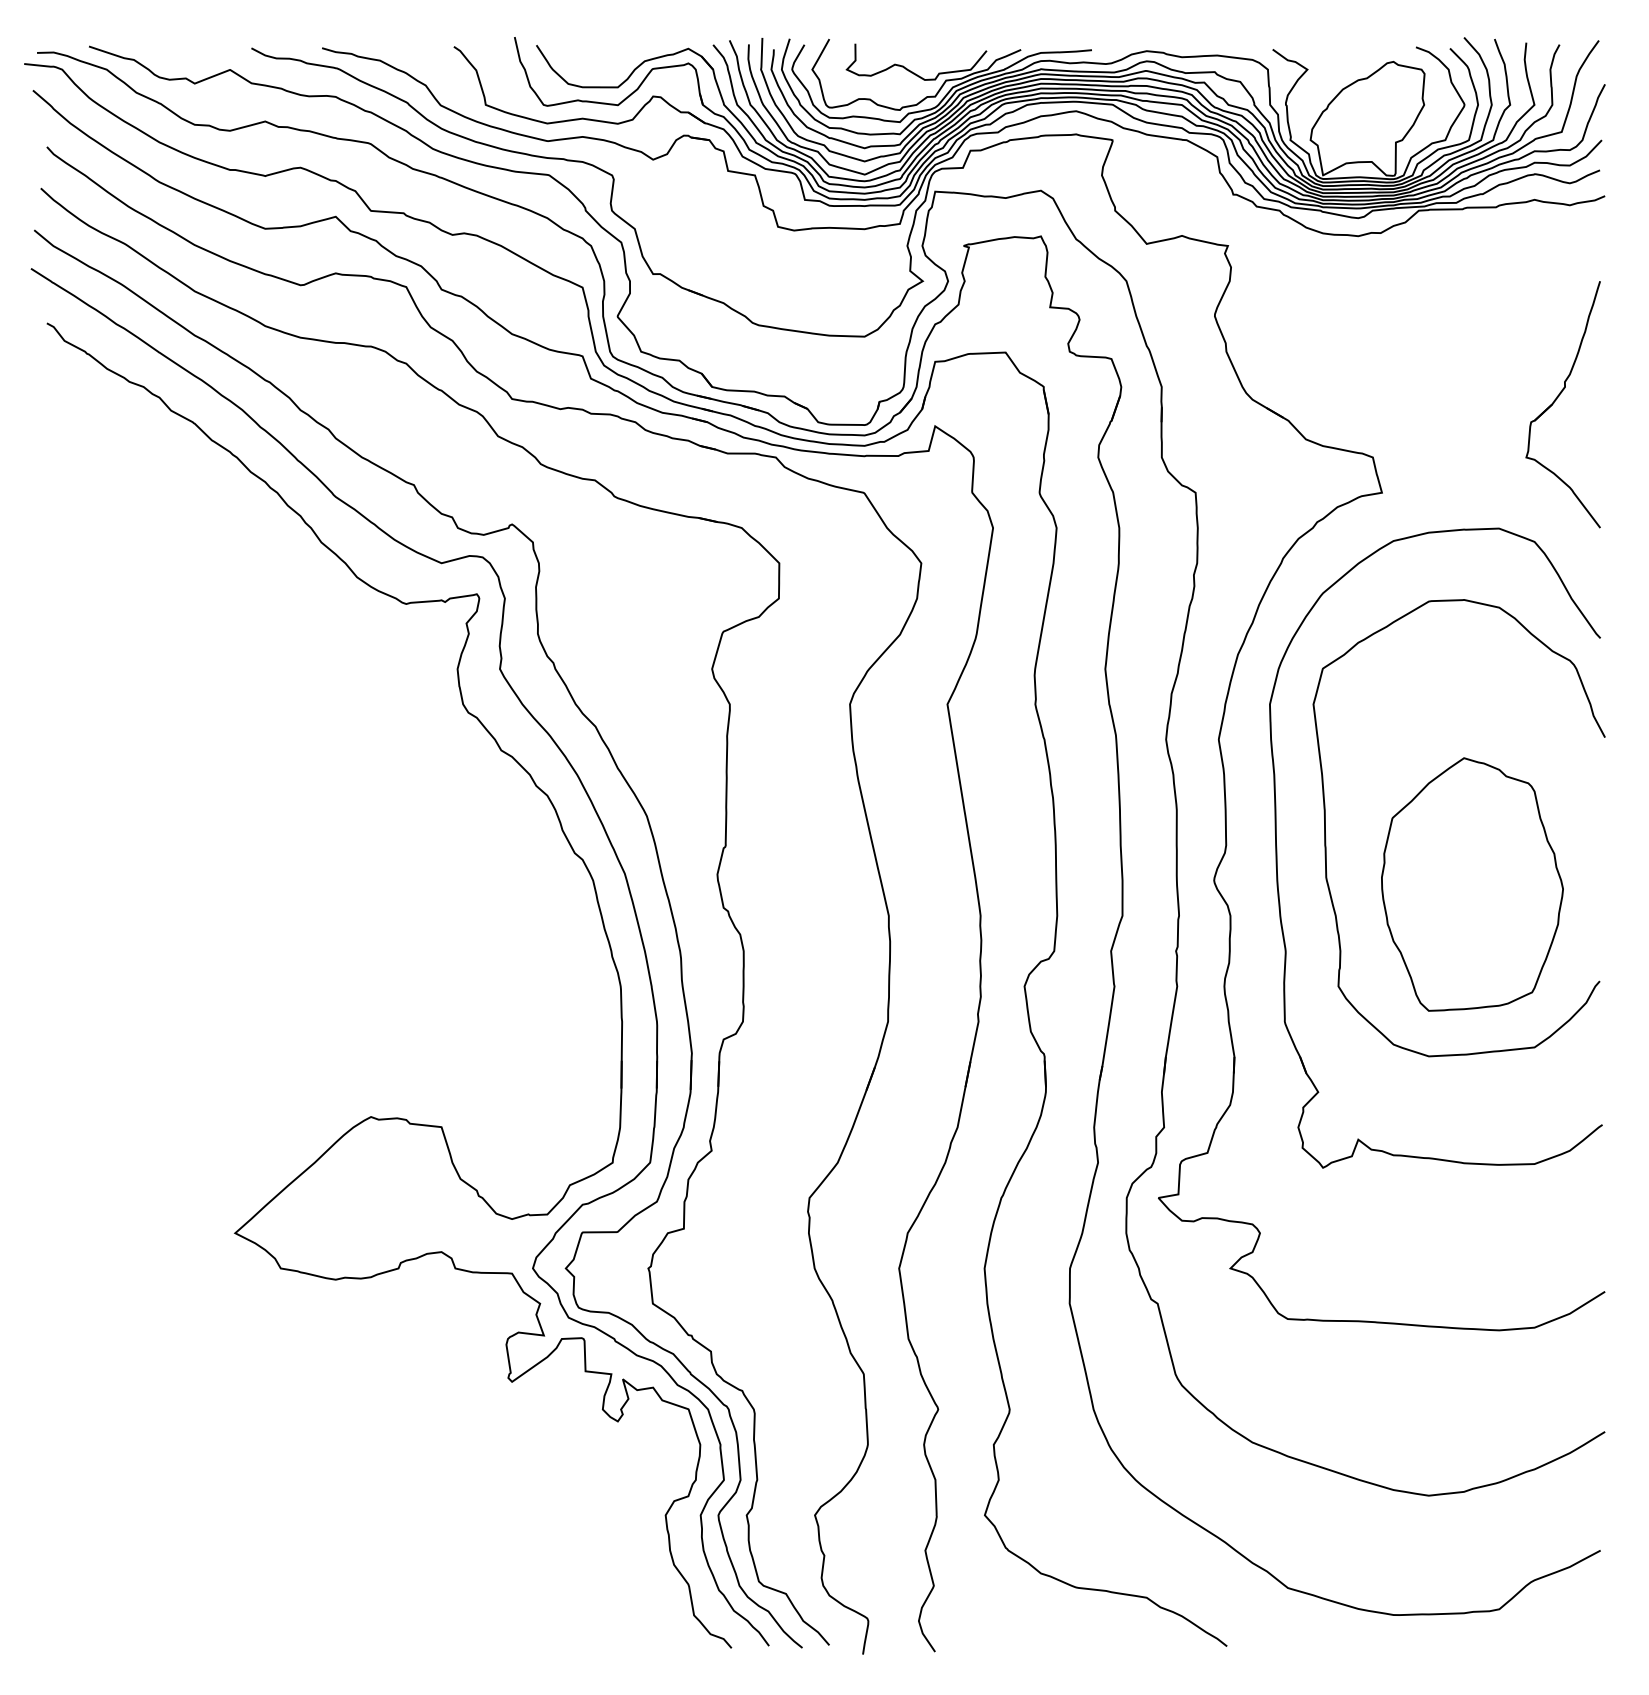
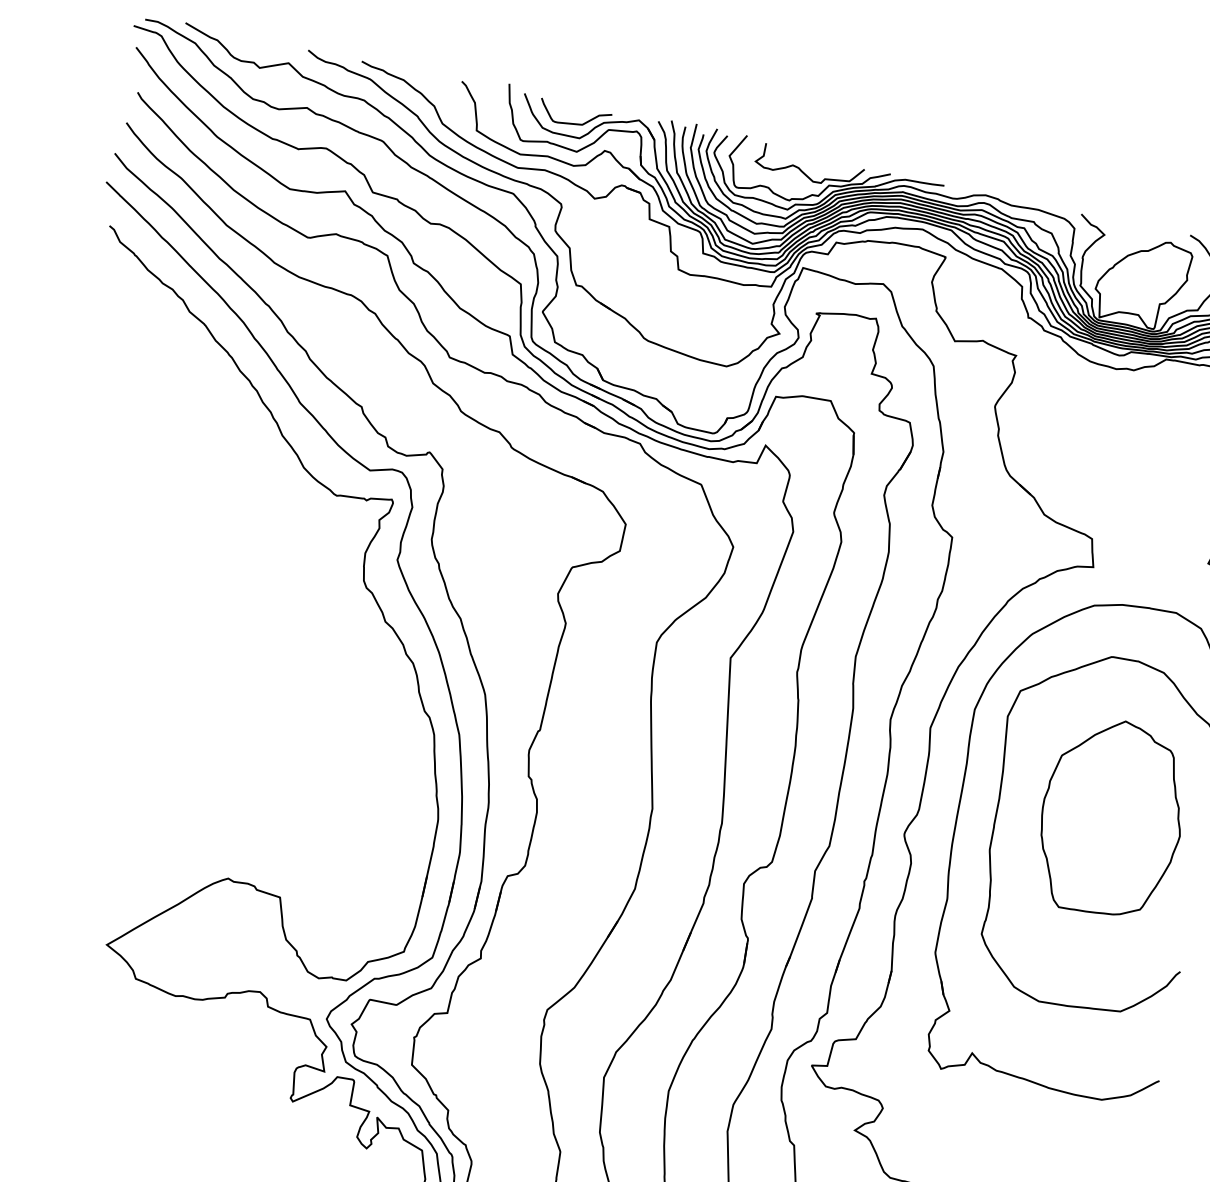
curve: (607, 69) -> (574, 123), added
part: (1472, 884) -> (1112, 818), moved

